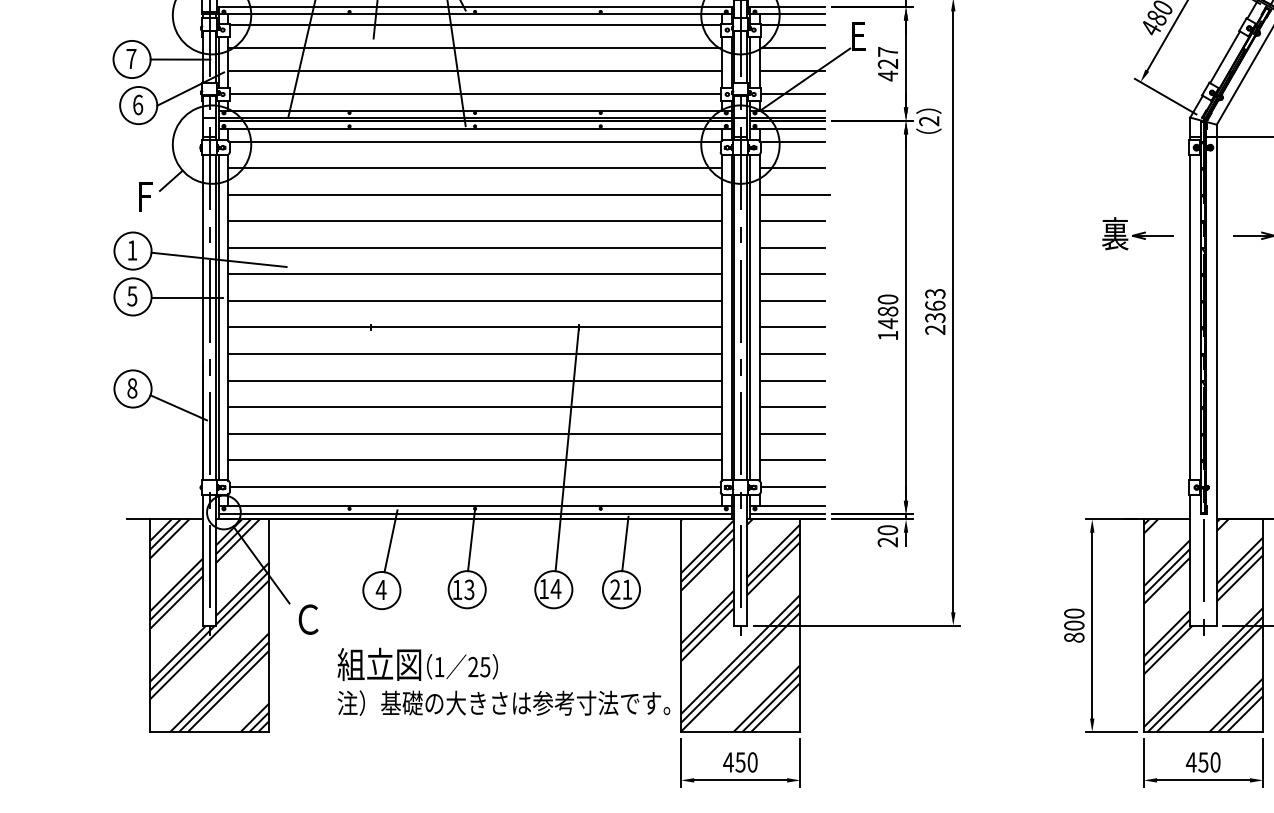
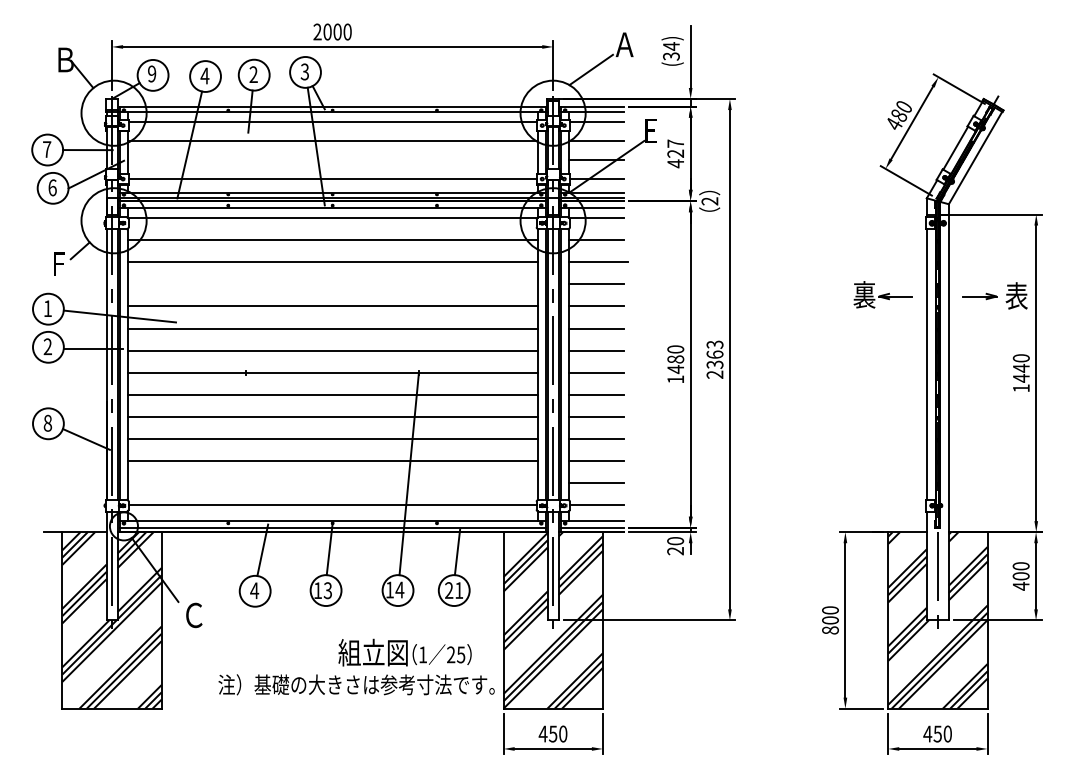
line: (474, 70) -> (332, 159), removed
line: (474, 221) -> (332, 284), removed
text: (131, 295) -> (47, 346), 5 -> 2
line: (474, 459) -> (332, 482), removed
text: (417, 664) -> (404, 652), moved

